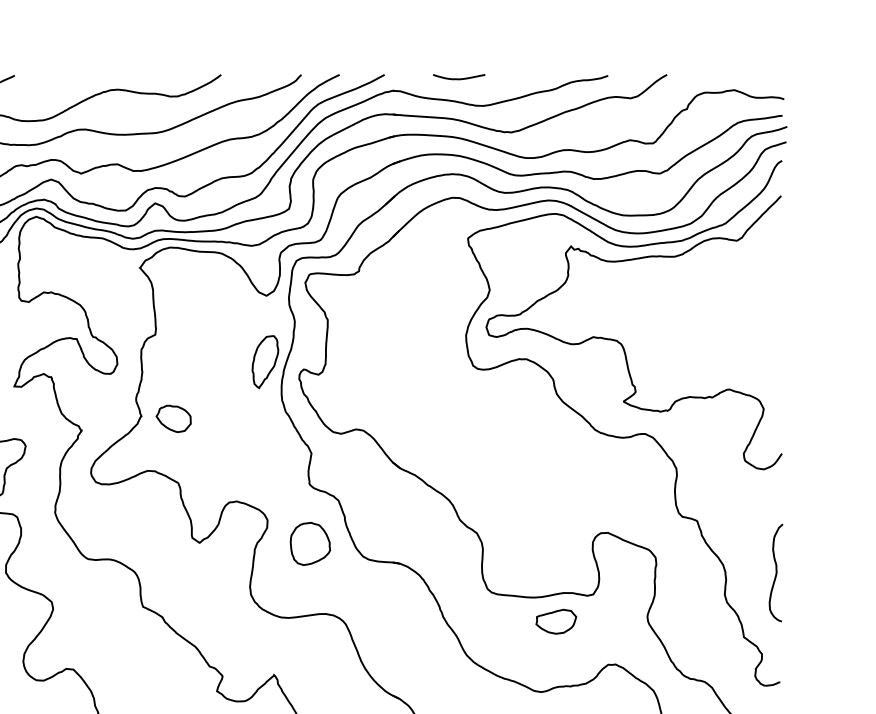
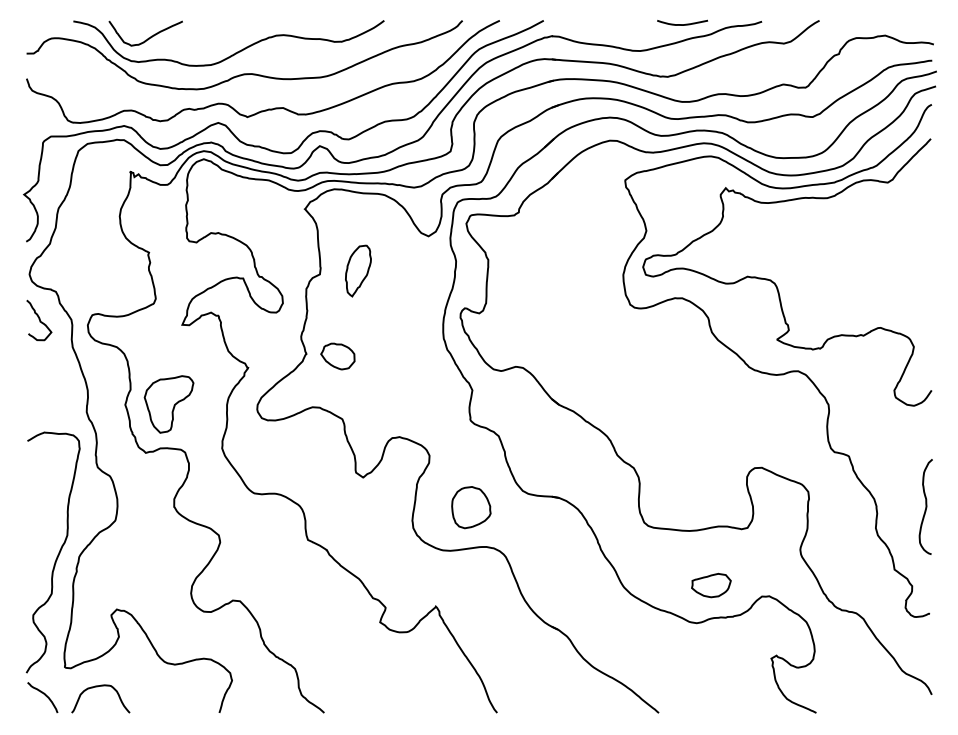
curve: (459, 78) -> (682, 24), moved
part: (265, 361) -> (358, 270), moved
part: (310, 543) -> (471, 507), moved
part: (556, 621) -> (711, 585), moved

